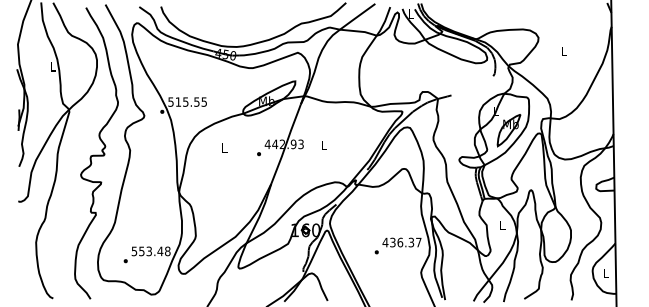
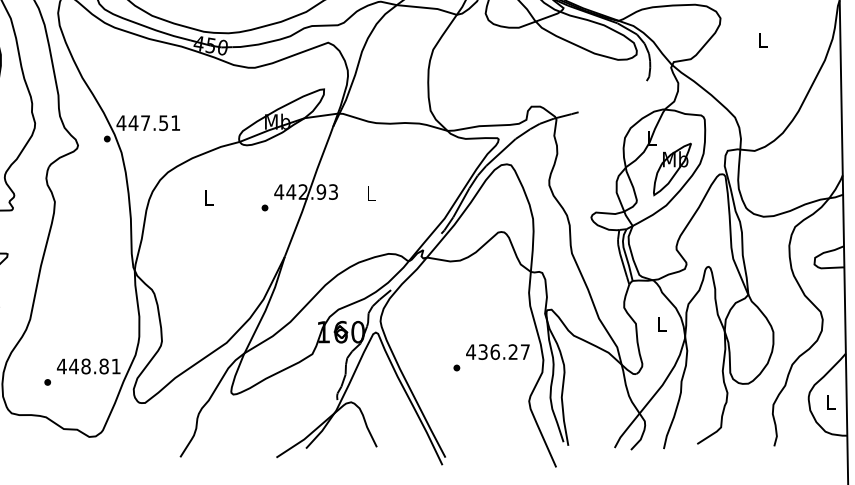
text: (187, 101) -> (148, 122), 515.55 -> 447.51
text: (411, 242) -> (513, 351), 436.37 -> 436.27
text: (150, 251) -> (88, 366), 553.48 -> 448.81

